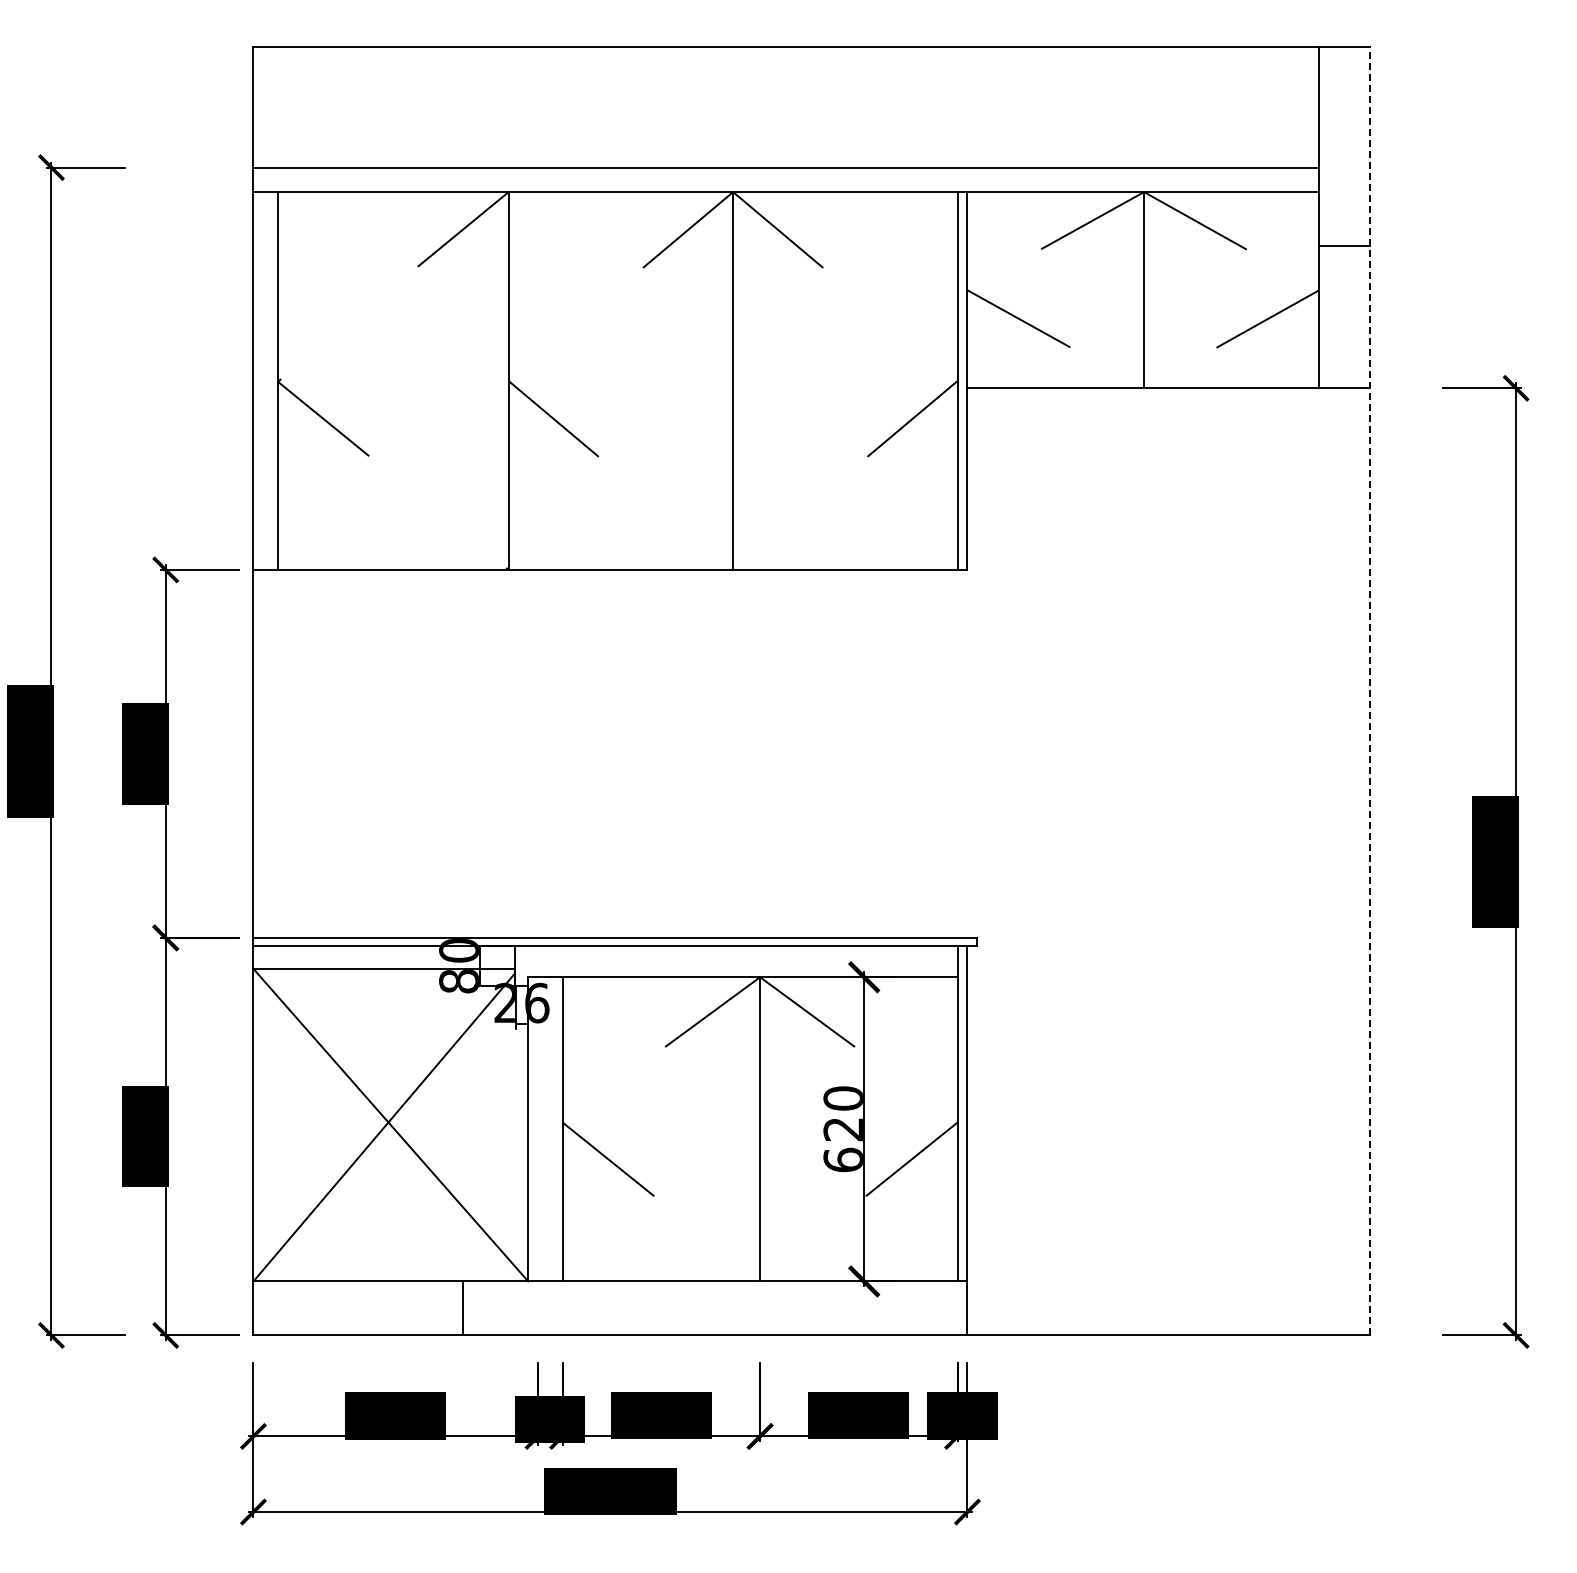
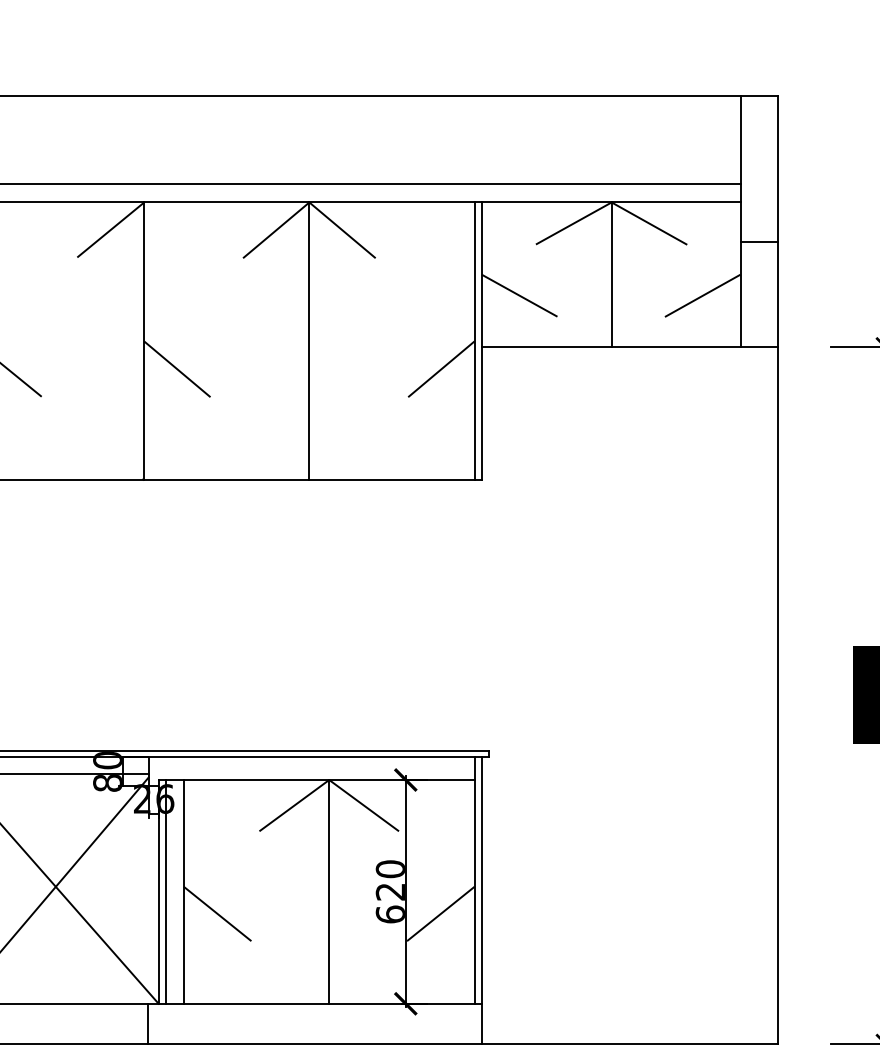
line: (1369, 690) -> (777, 569), dashed -> solid
line: (538, 1129) -> (166, 892), added
line: (462, 1308) -> (147, 1023), moved

